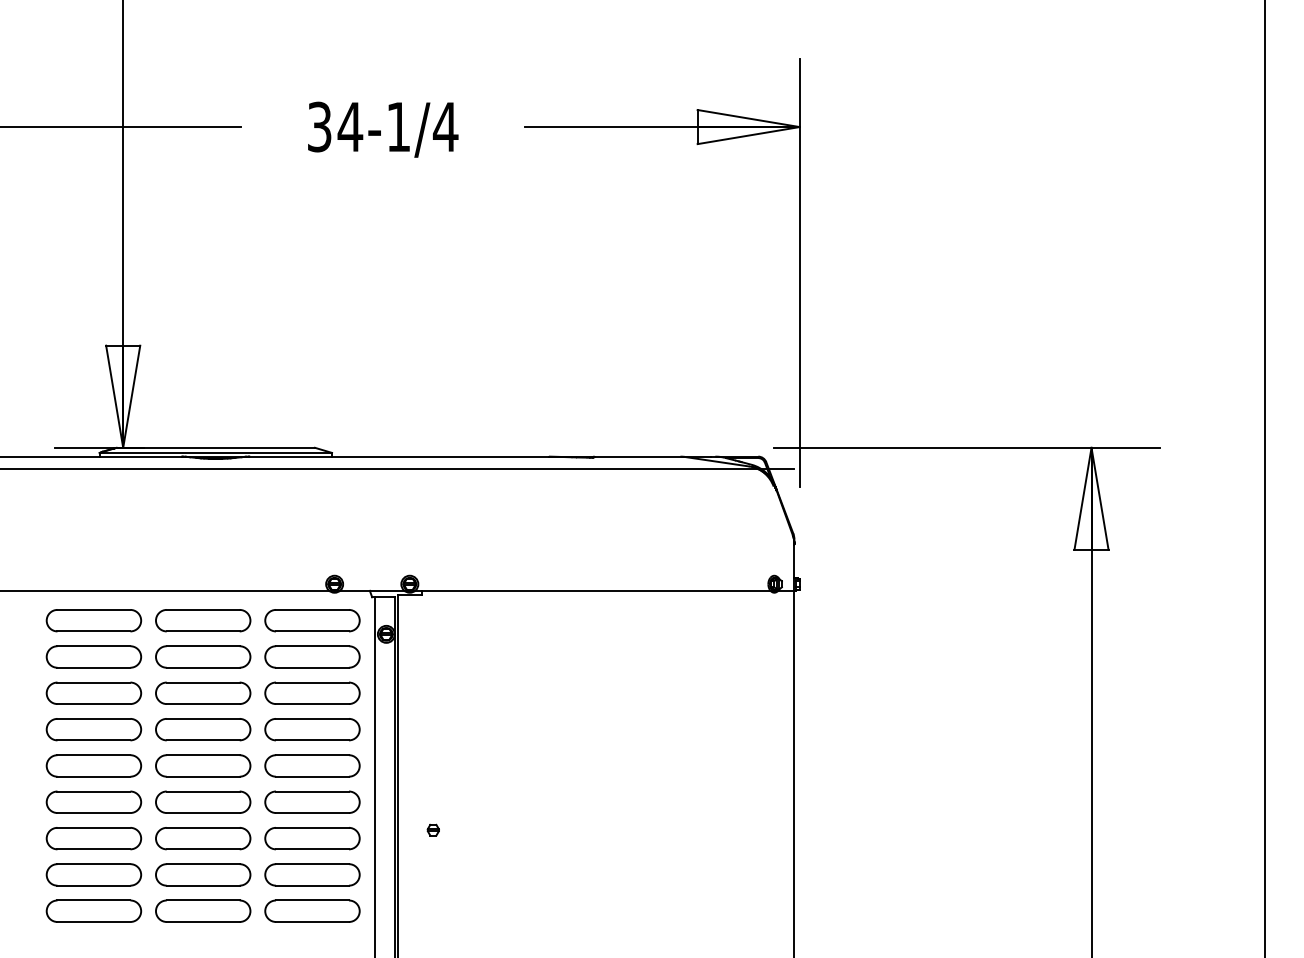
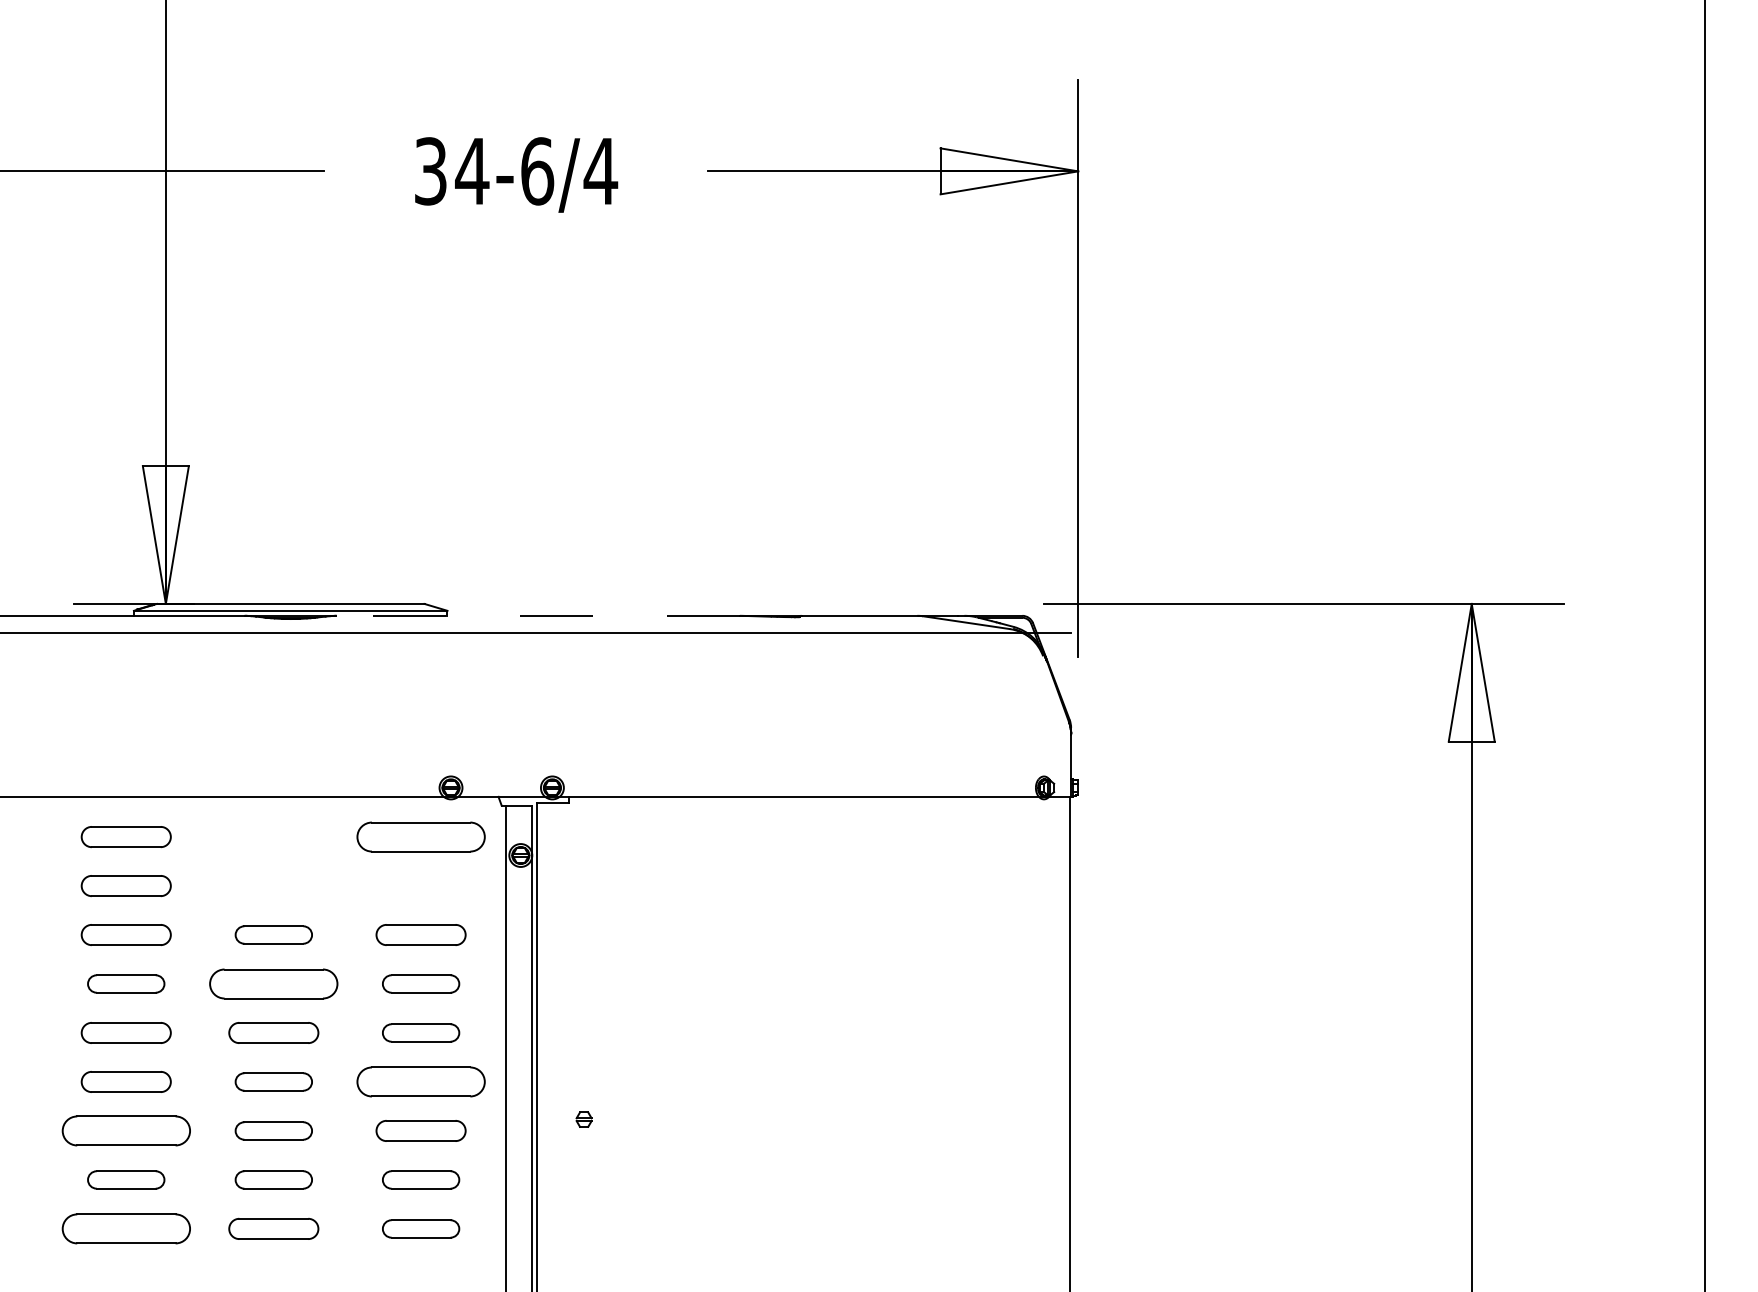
text: (398, 127) -> (537, 171), 34-1/4 -> 34-6/4
line: (399, 456) -> (538, 615), solid -> dashed
part: (93, 620) -> (125, 836), size x0.7
part: (203, 620) -> (273, 836), removed
part: (93, 656) -> (125, 885), size x0.7
part: (203, 656) -> (273, 885), removed
part: (312, 656) -> (420, 885), removed
part: (93, 692) -> (125, 934), size x0.7
part: (203, 692) -> (273, 934), size x0.6
part: (312, 692) -> (420, 934), size x0.7
part: (93, 729) -> (125, 983), size x0.6
part: (312, 729) -> (420, 983), size x0.6
part: (93, 765) -> (125, 1032), size x0.7
part: (203, 765) -> (273, 1032), size x0.7
part: (312, 765) -> (420, 1032), size x0.6
part: (93, 801) -> (125, 1081), size x0.7
part: (203, 801) -> (273, 1081), size x0.6
part: (203, 838) -> (273, 1130), size x0.6
part: (312, 838) -> (420, 1130), size x0.7
part: (93, 874) -> (125, 1179), size x0.6
part: (203, 874) -> (273, 1179), size x0.6
part: (312, 874) -> (420, 1179), size x0.6
part: (203, 910) -> (273, 1228), size x0.7
part: (312, 910) -> (420, 1228), size x0.6

